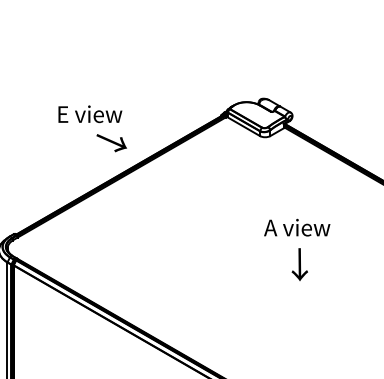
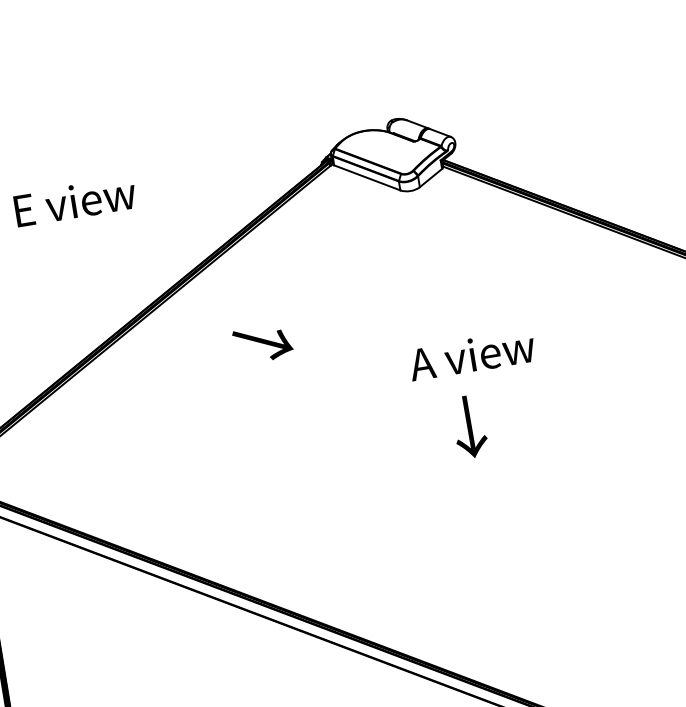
text: (111, 143) -> (262, 344), moved
text: (297, 227) -> (472, 354), moved
text: (299, 264) -> (468, 426), moved

